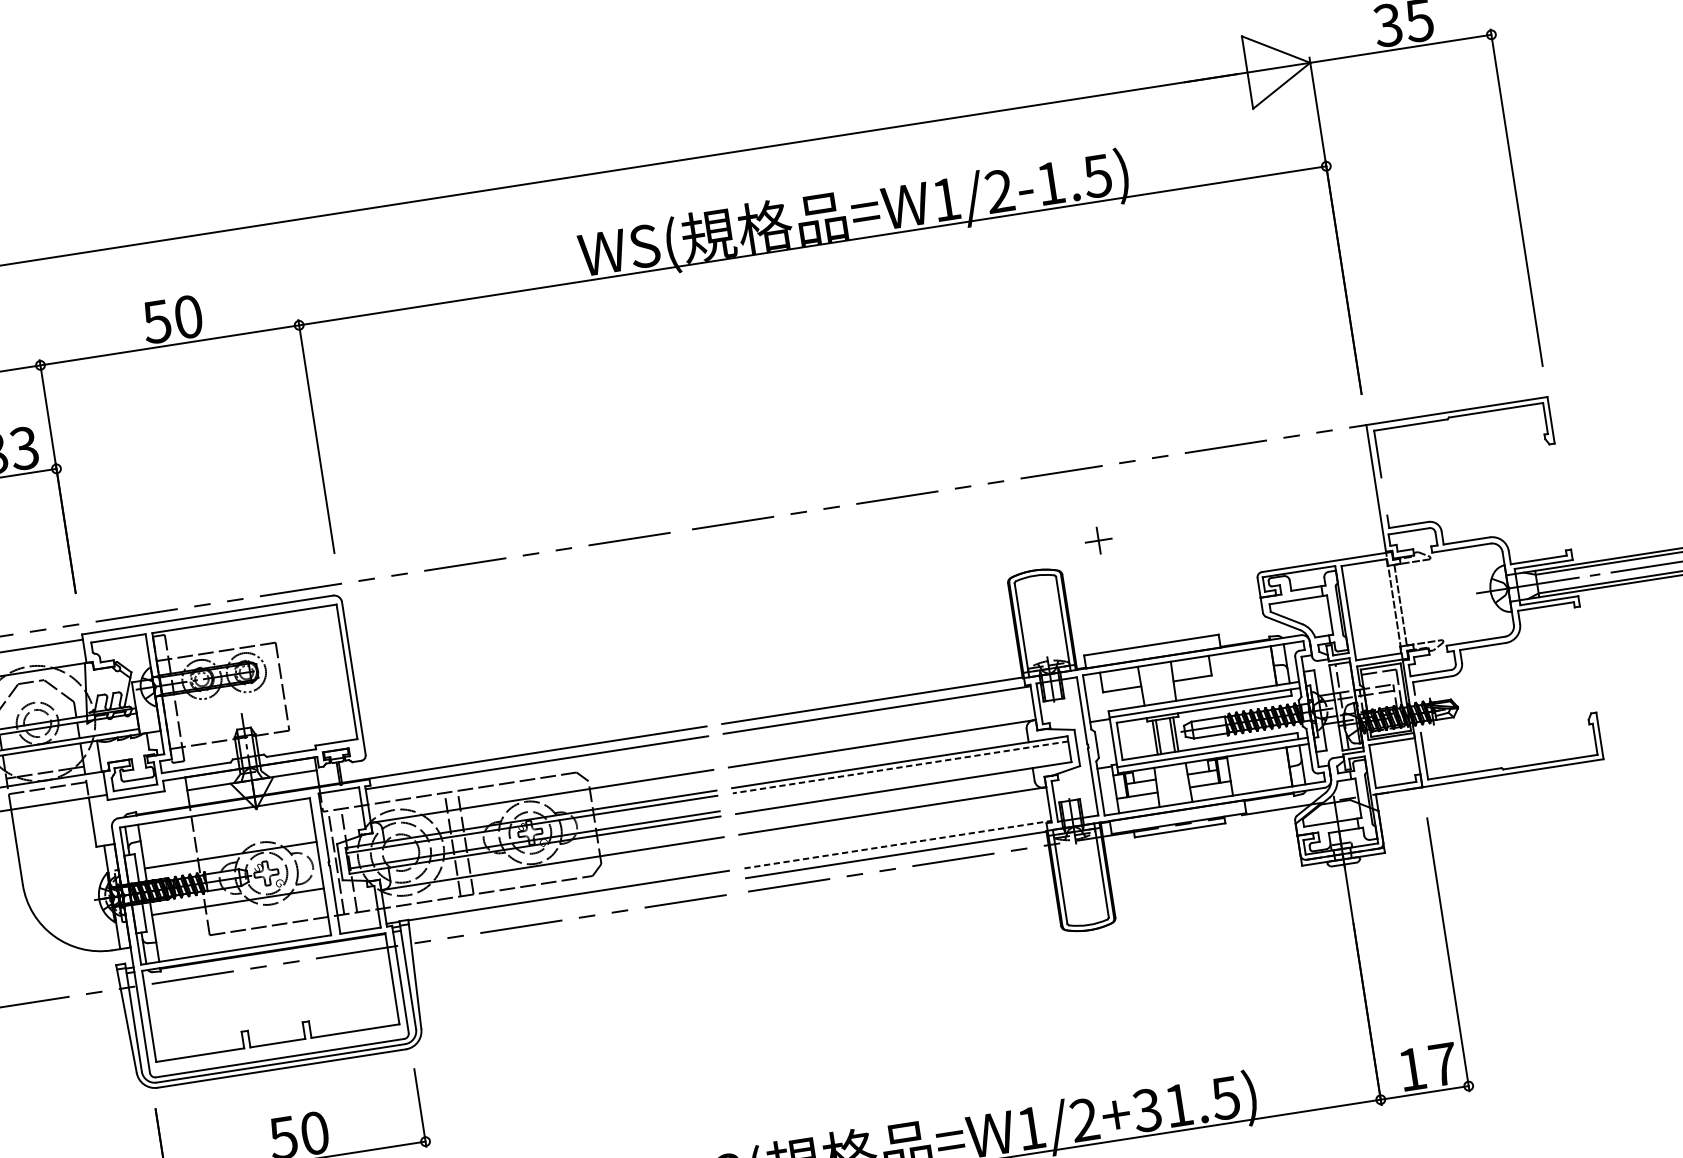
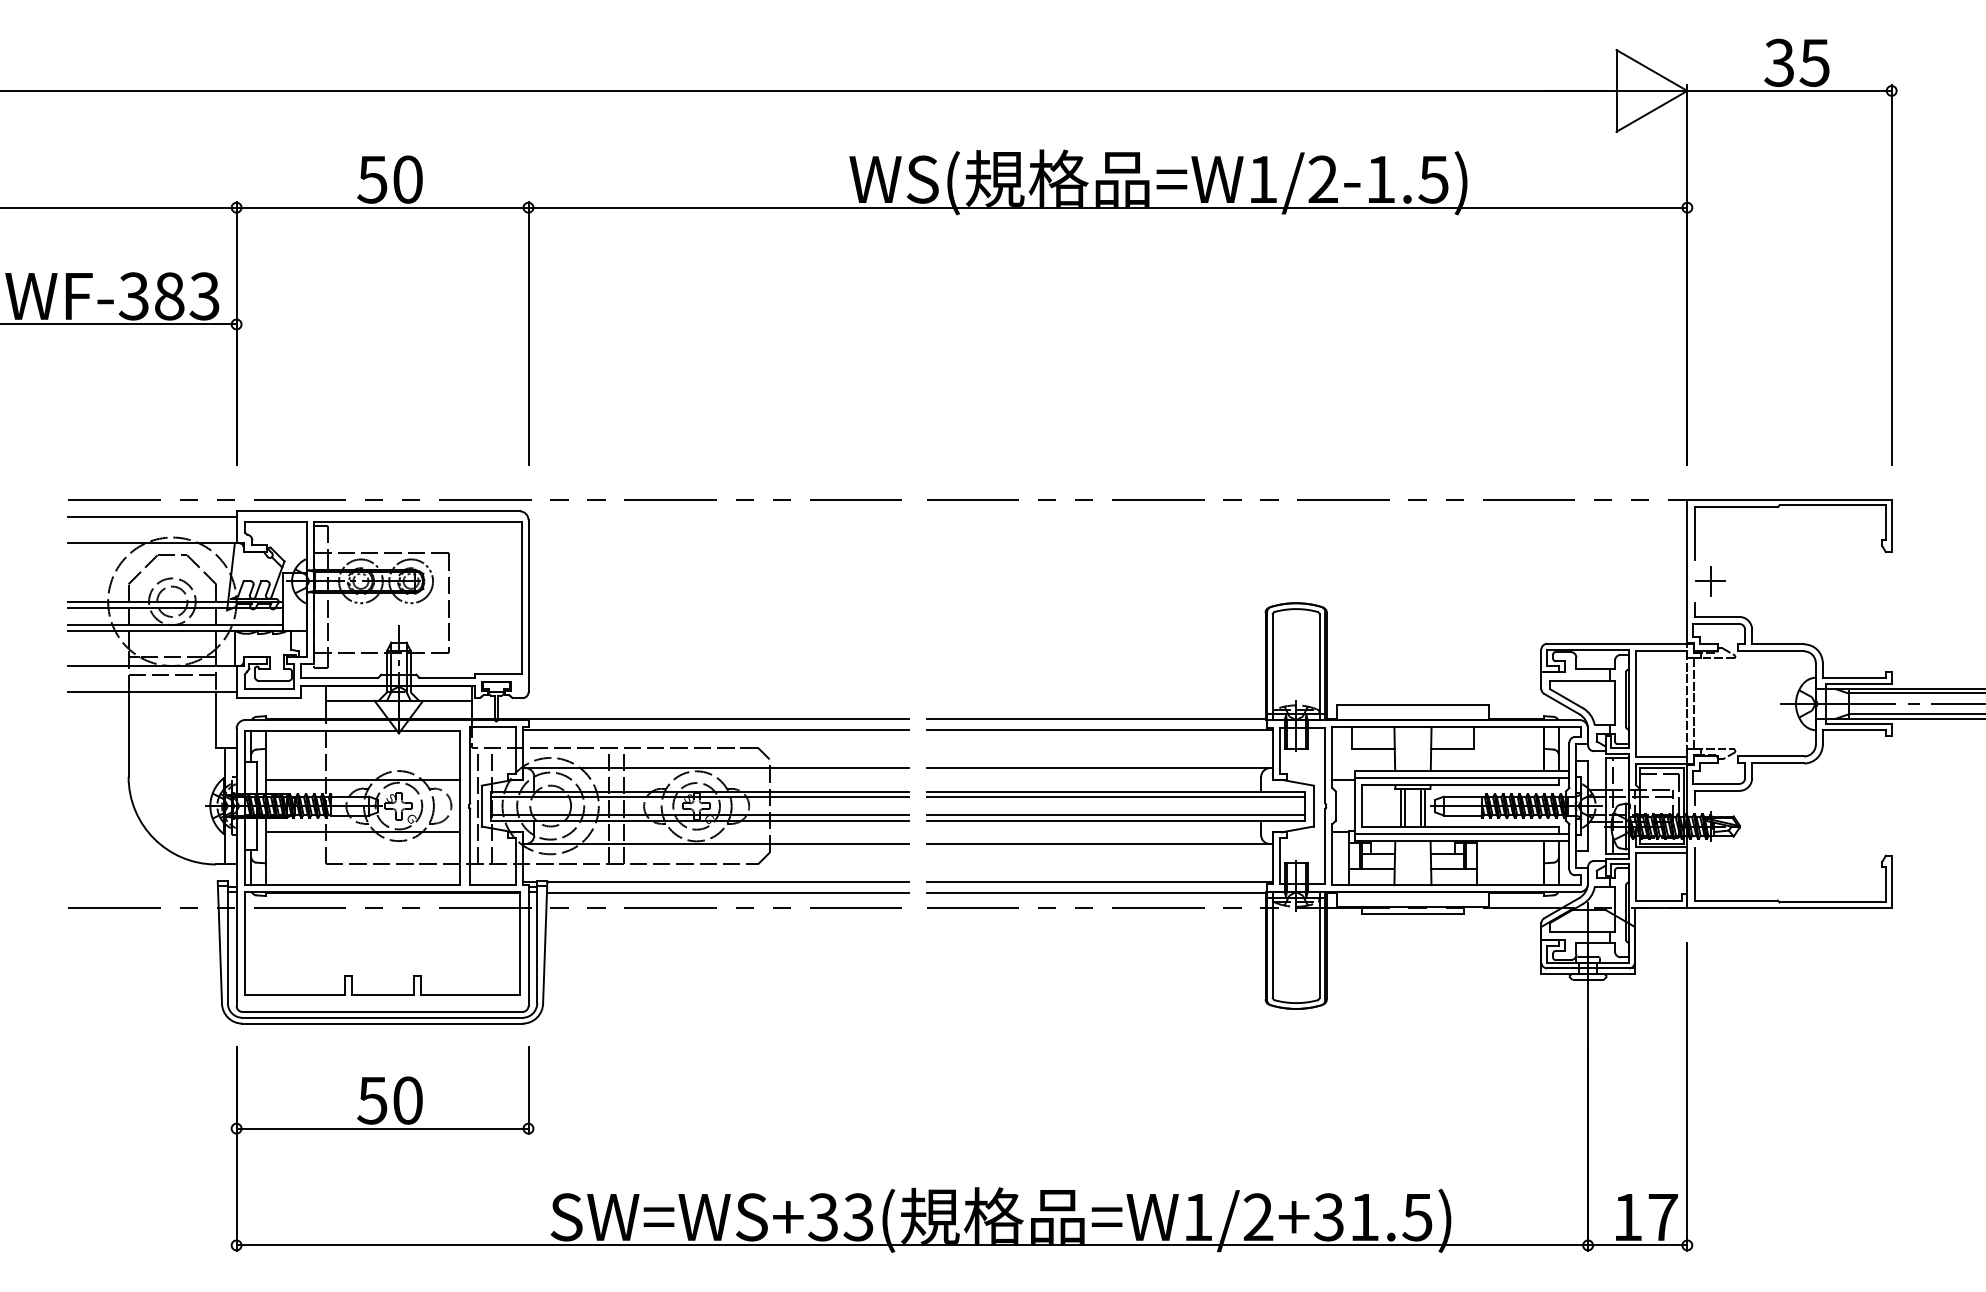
part: (1098, 540) -> (1710, 581), moved
line: (900, 767) -> (1115, 797), dashed -> solid
line: (902, 782) -> (1115, 814), added
line: (898, 844) -> (1100, 882), dashed -> solid
line: (569, 905) -> (727, 893), added

